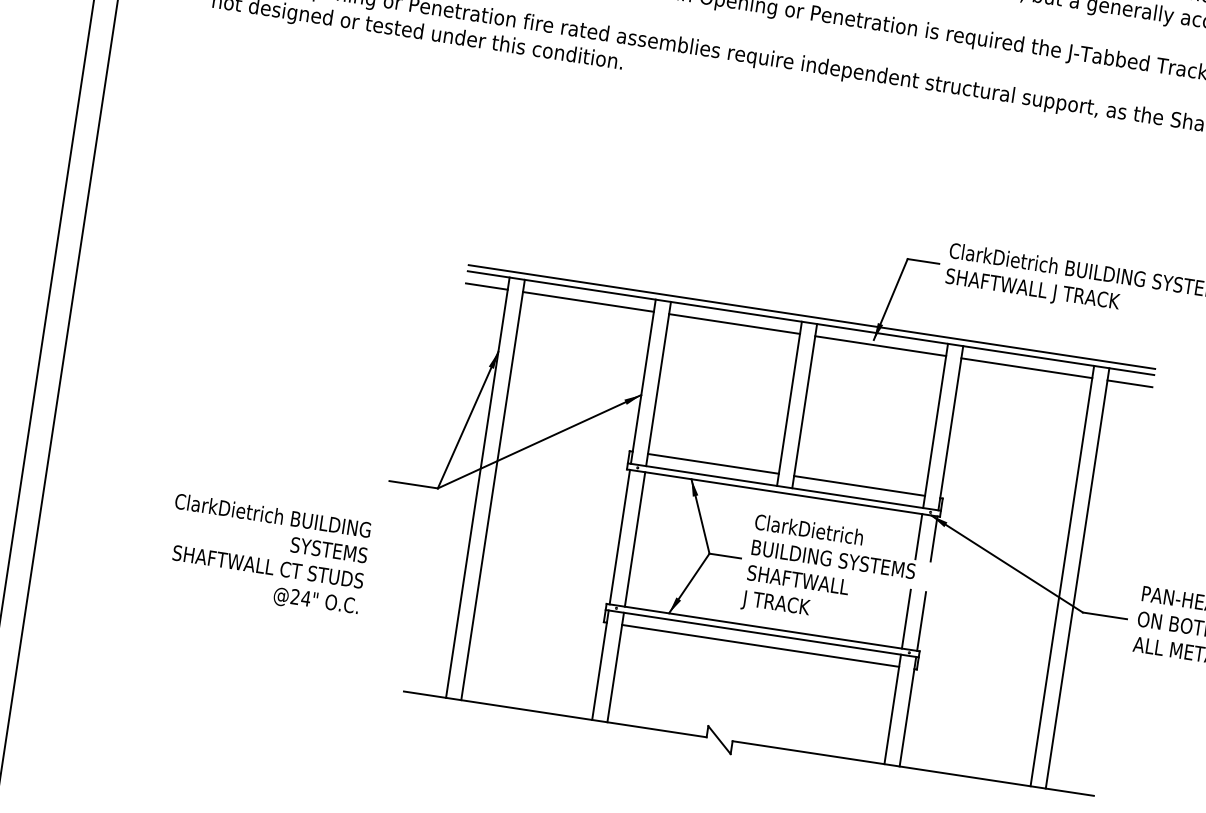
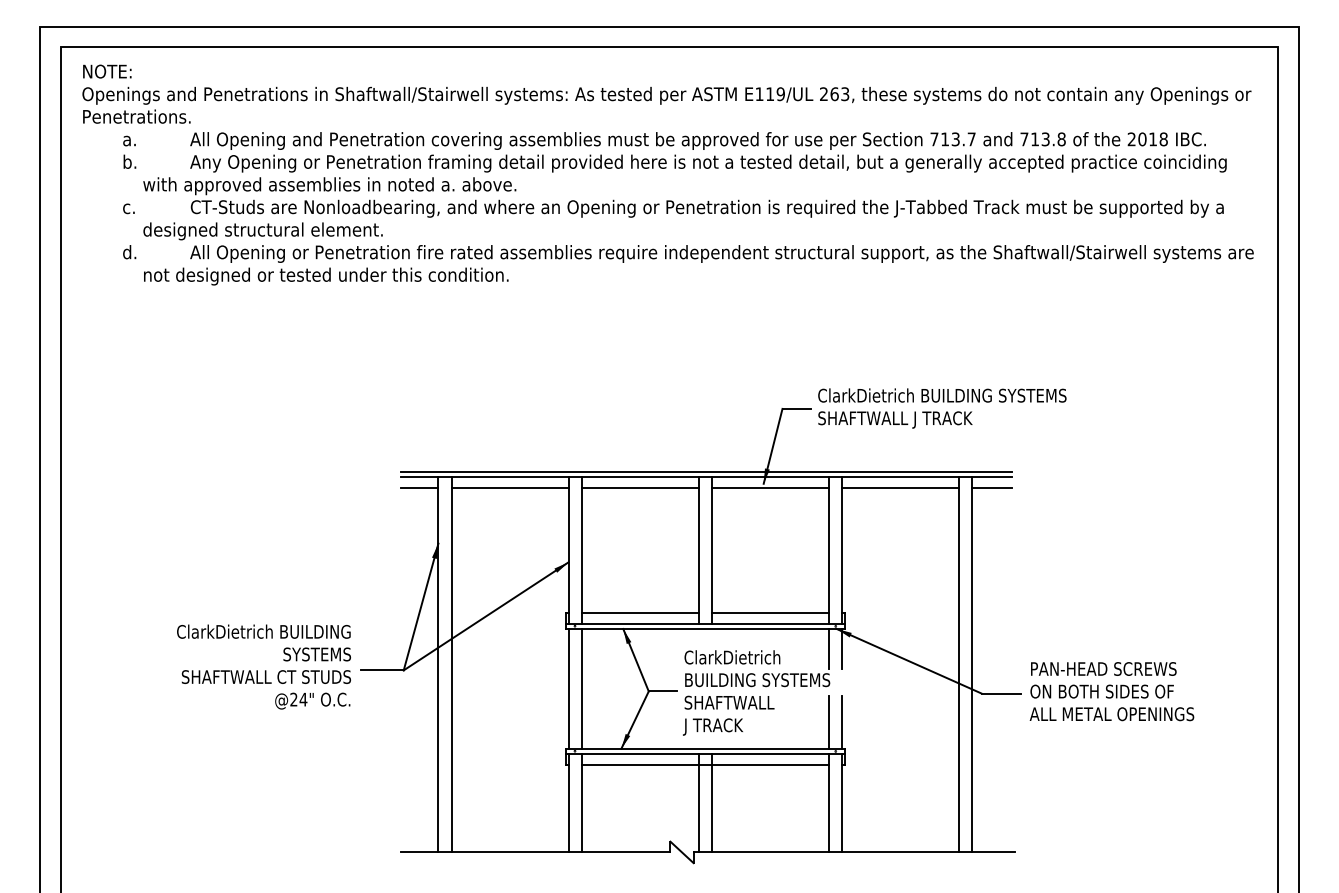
text: (266, 554) -> (263, 666), moved
line: (746, 686) -> (698, 802), added
line: (762, 689) -> (712, 802), added

